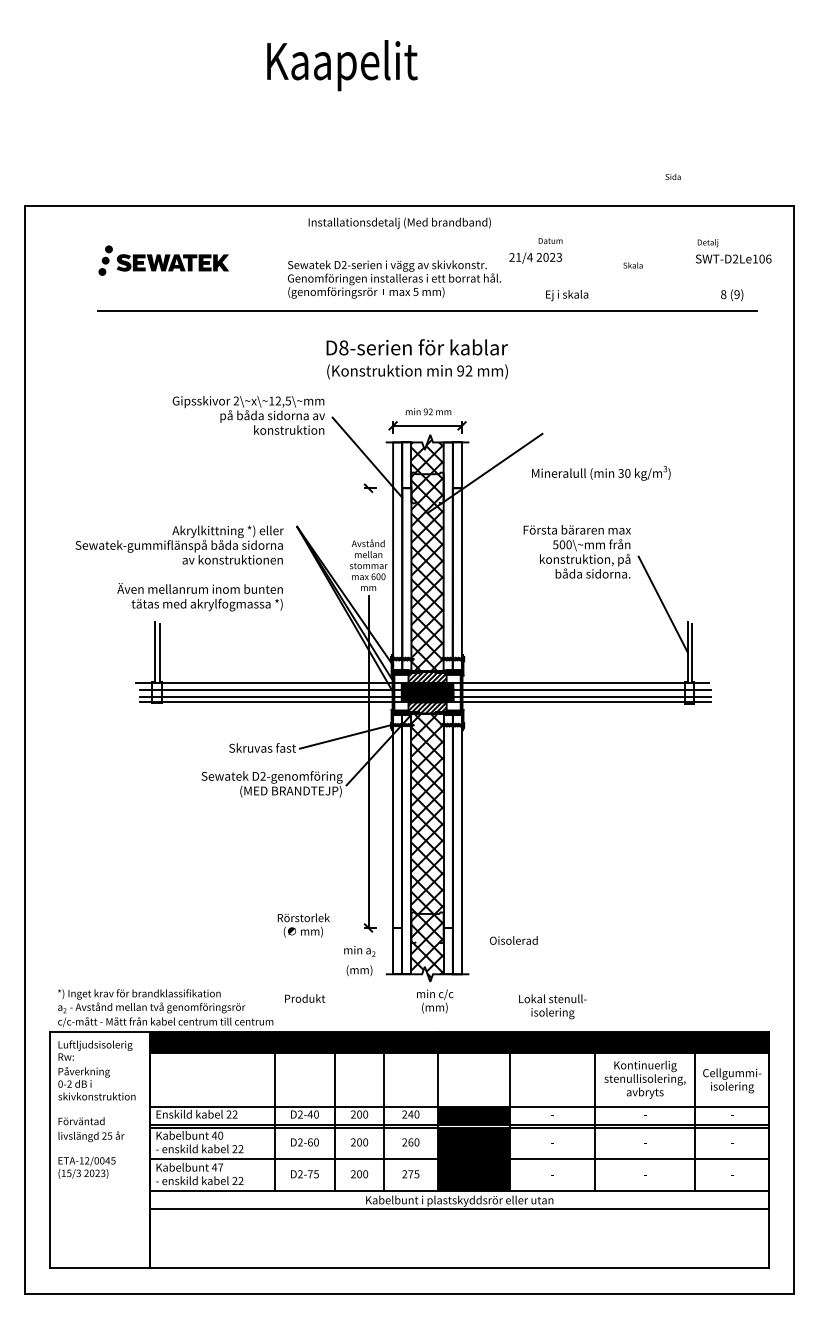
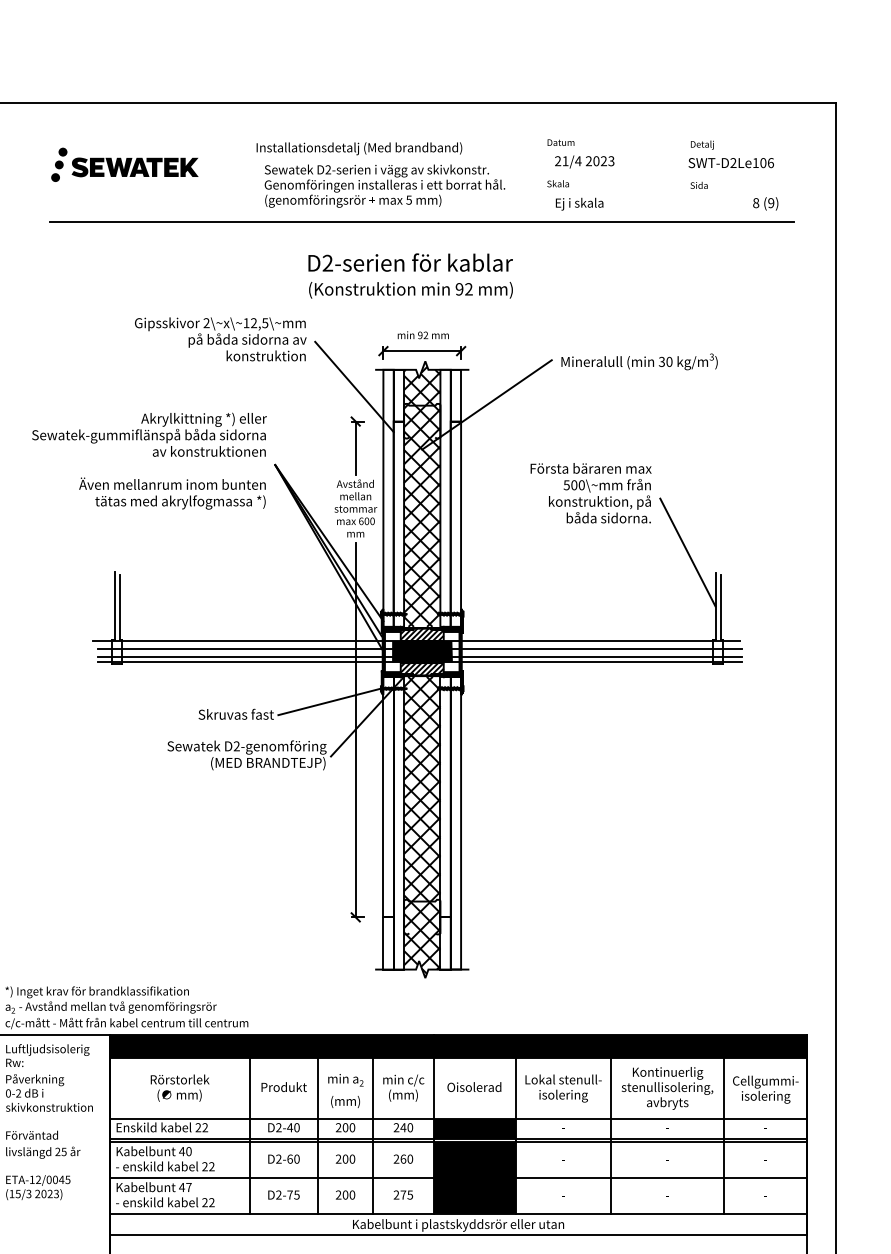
text: (672, 176) -> (698, 184), moved
text: (399, 223) -> (359, 148), moved
text: (733, 251) -> (731, 154), moved
text: (535, 257) -> (584, 161), moved
text: (632, 265) -> (557, 183), moved
text: (343, 347) -> (327, 262), D8-serien -> D2-serien
text: (601, 473) -> (639, 362), moved
line: (368, 511) -> (355, 447), added
text: (179, 568) -> (149, 461), moved
text: (303, 925) -> (179, 1088), moved
text: (513, 940) -> (474, 1087), moved
text: (359, 961) -> (345, 1091), moved
text: (305, 998) -> (284, 1087), moved
text: (435, 1001) -> (404, 1088), moved
text: (552, 1006) -> (563, 1088), moved

